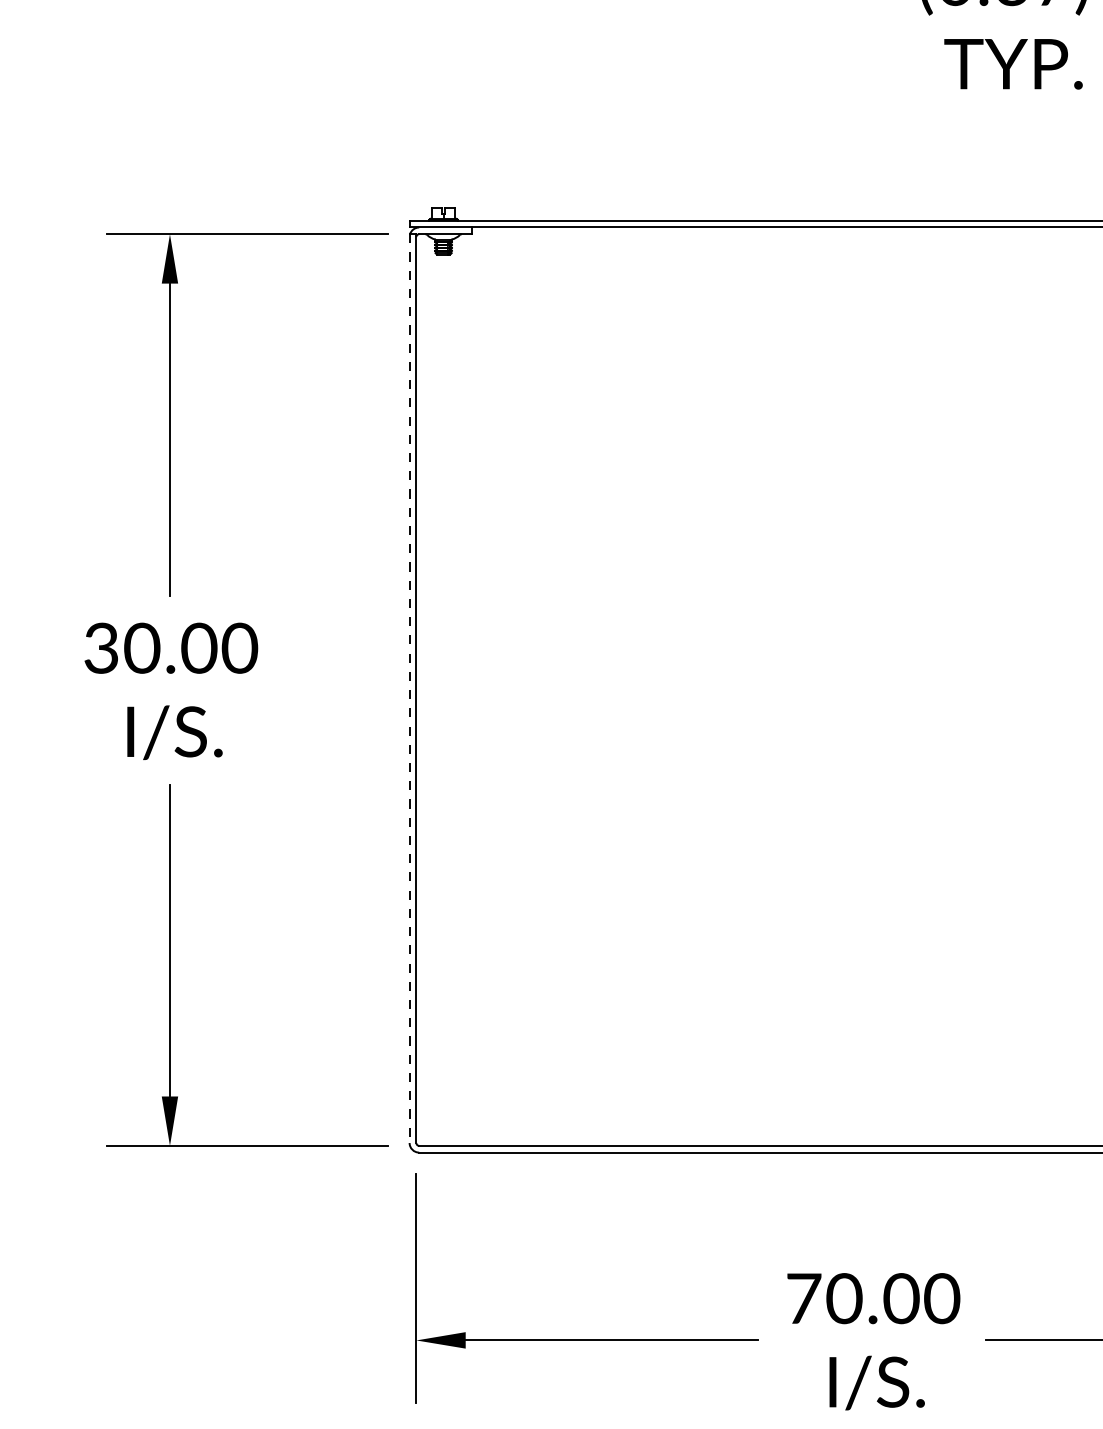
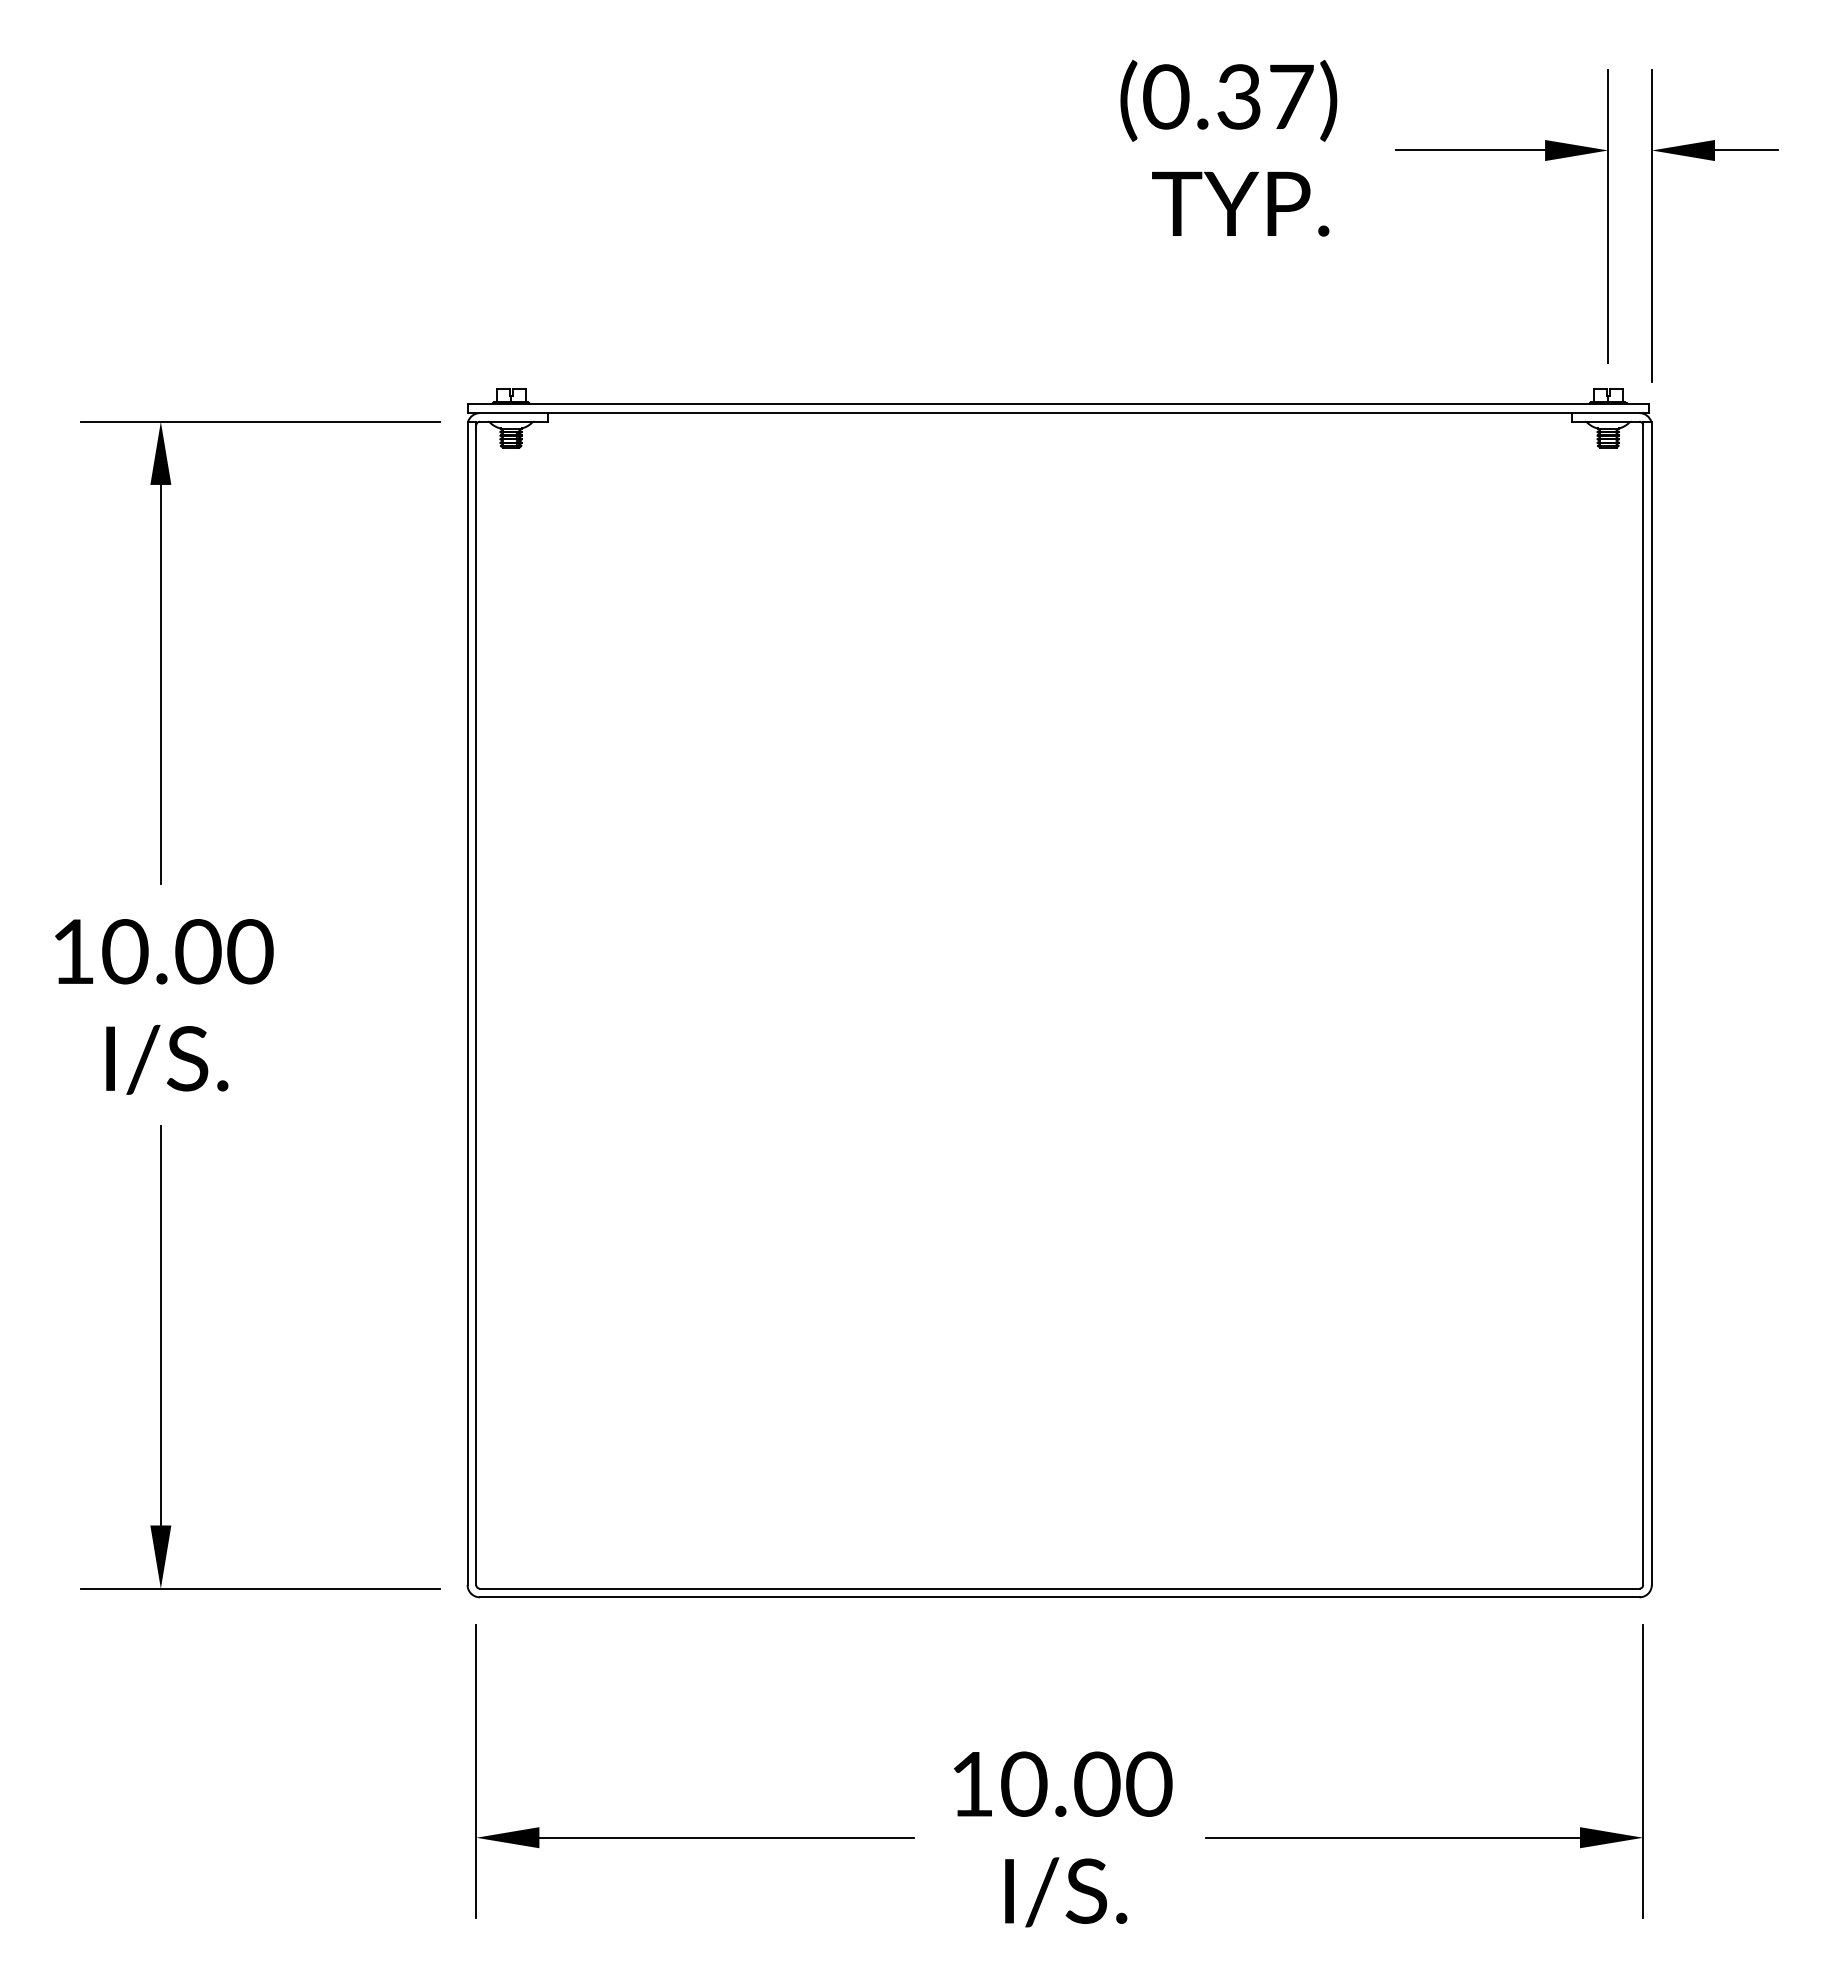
text: (100, 648) -> (72, 951), 30.00 -> 10.00
line: (409, 688) -> (467, 1003), dashed -> solid
text: (804, 1298) -> (972, 1784), 70.00 -> 10.00

